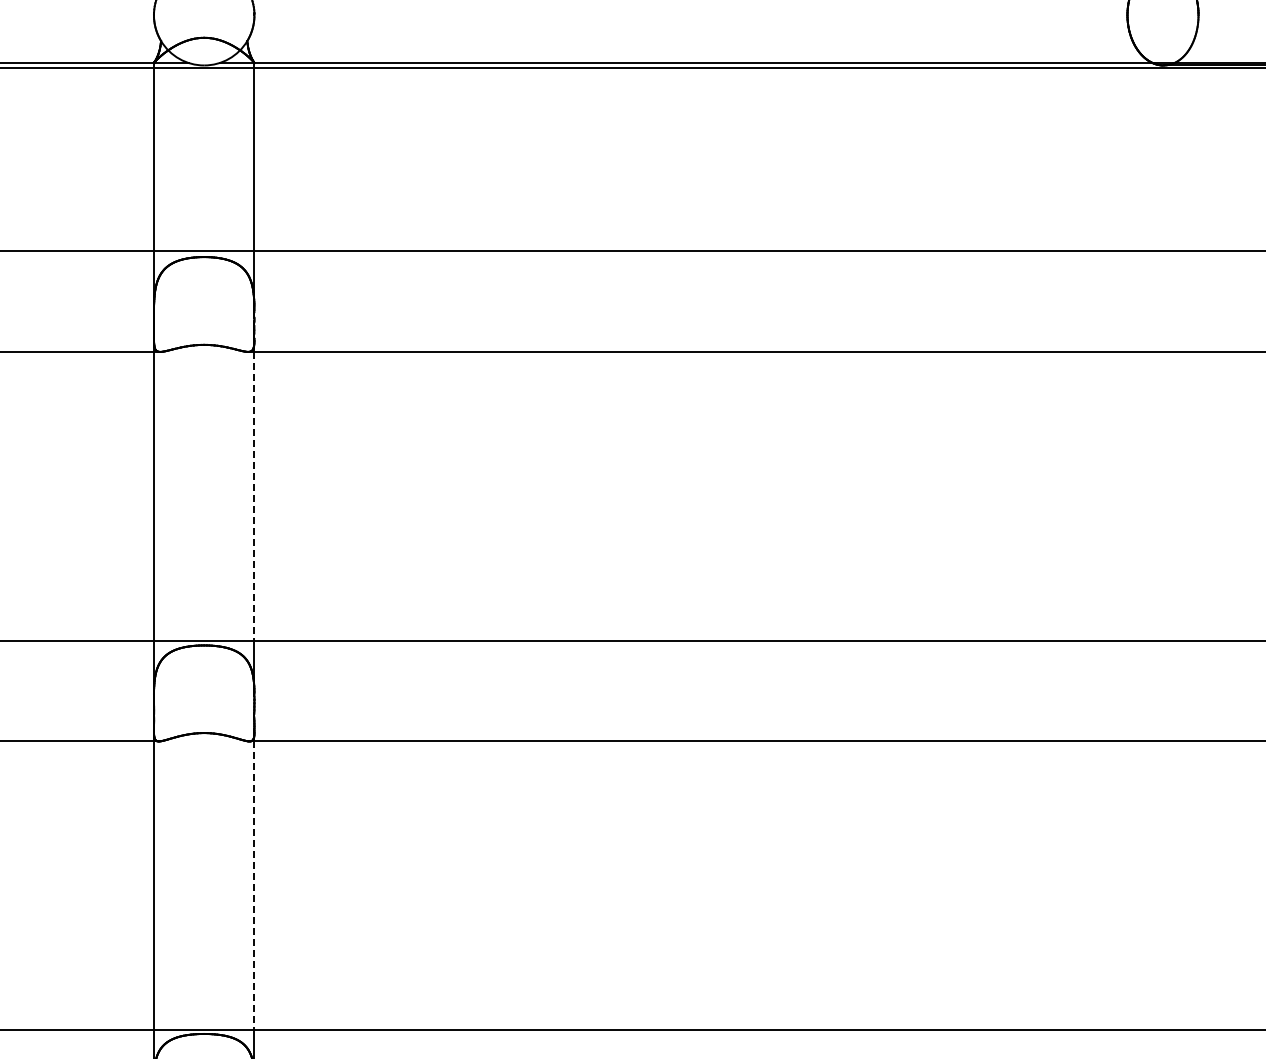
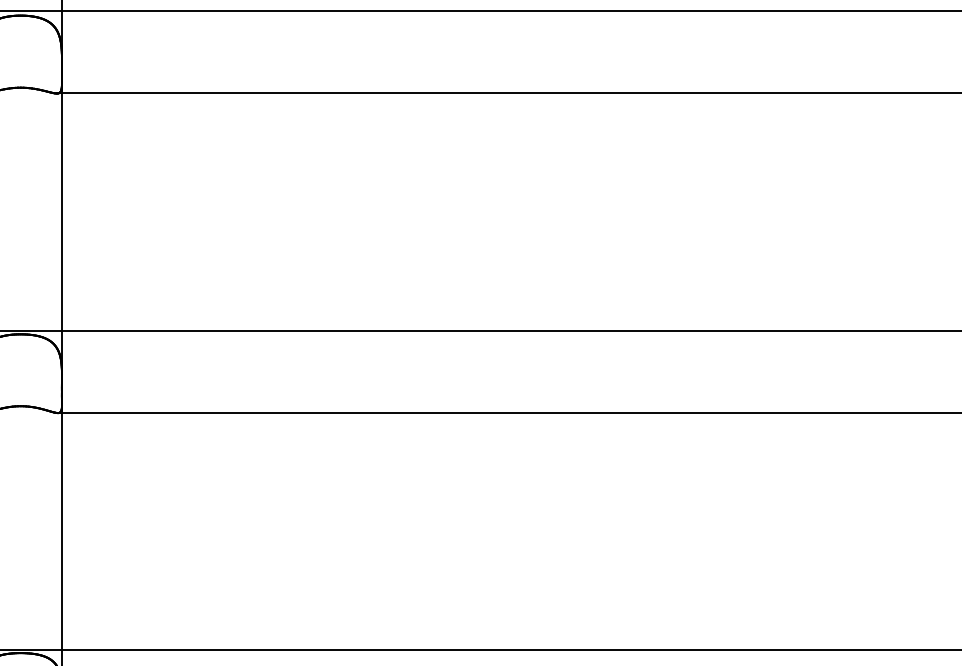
line: (254, 496) -> (62, 212), dashed -> solid
line: (254, 886) -> (62, 532), dashed -> solid

